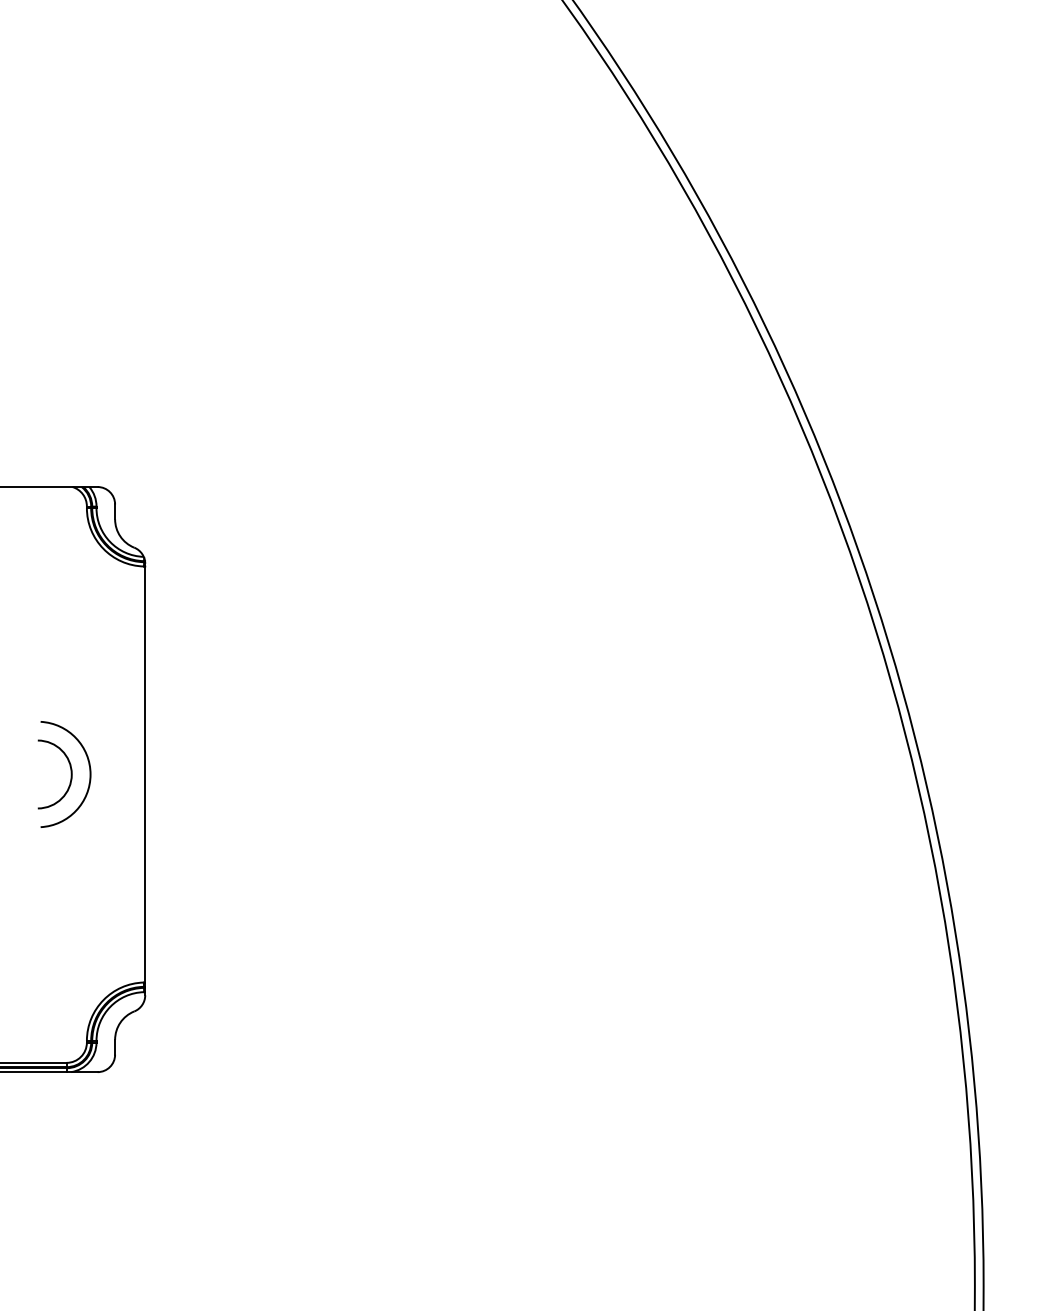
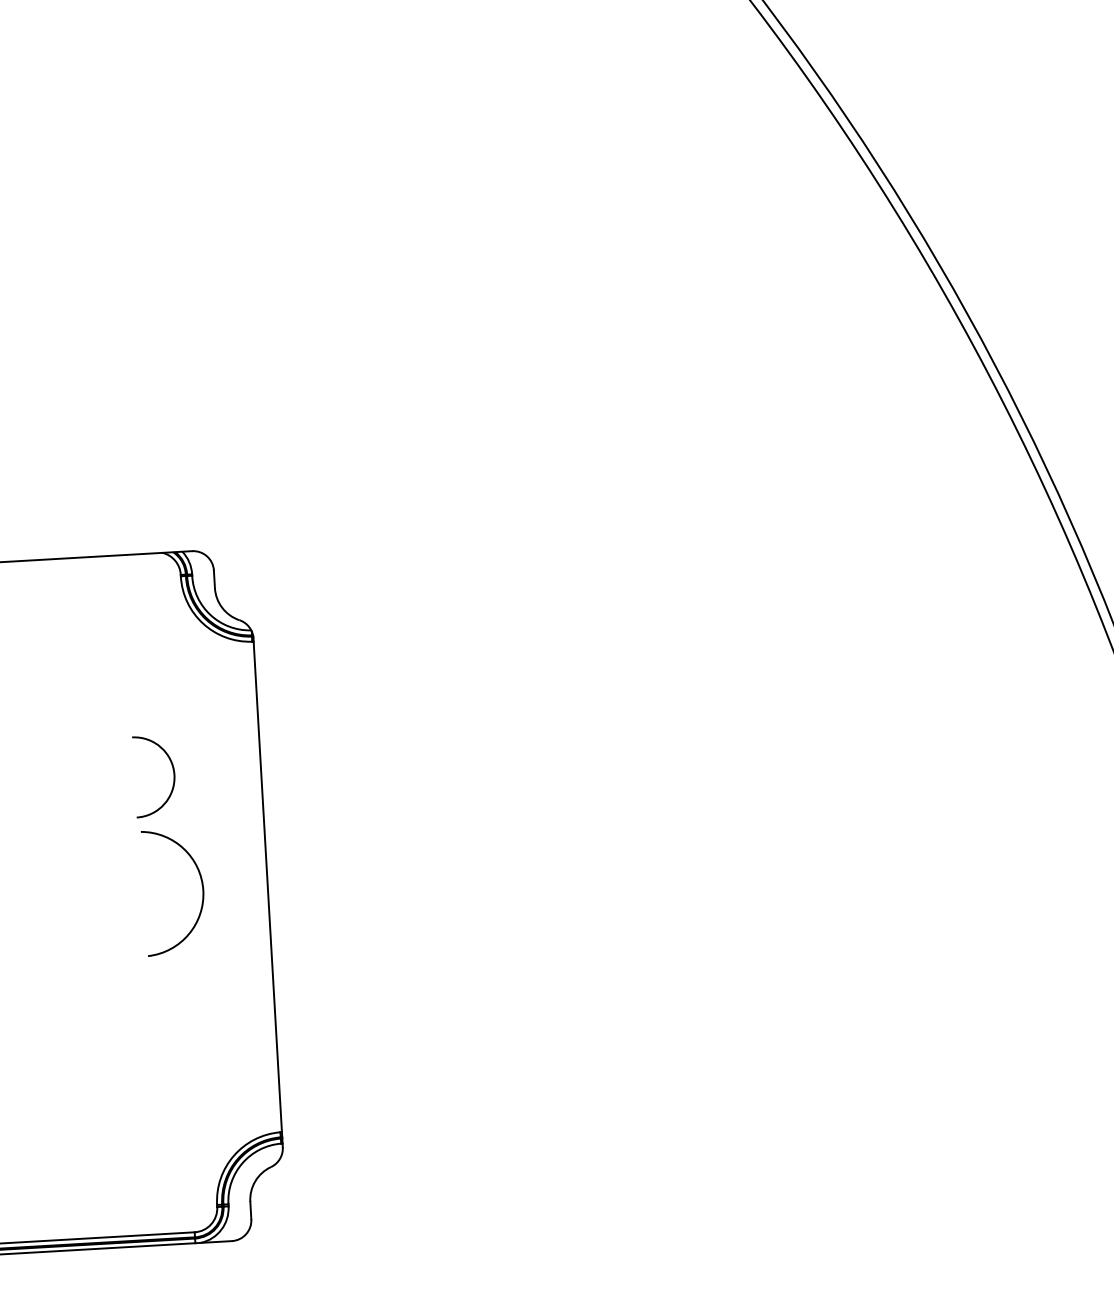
arc: (70, 774) -> (172, 775), moved

